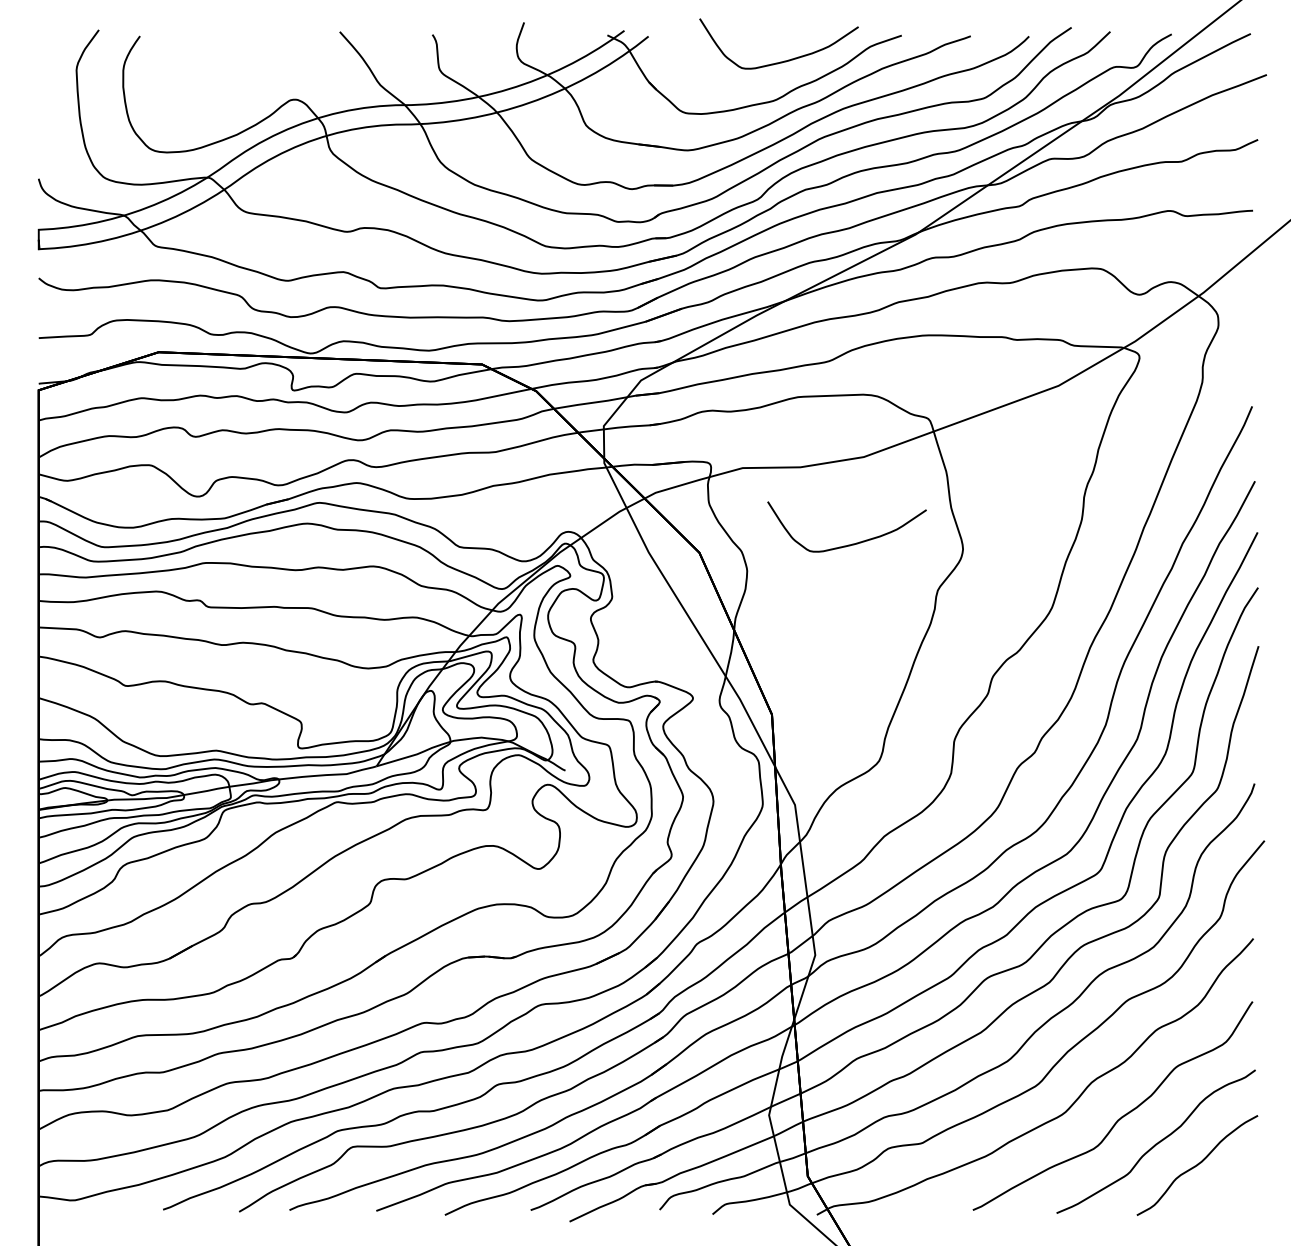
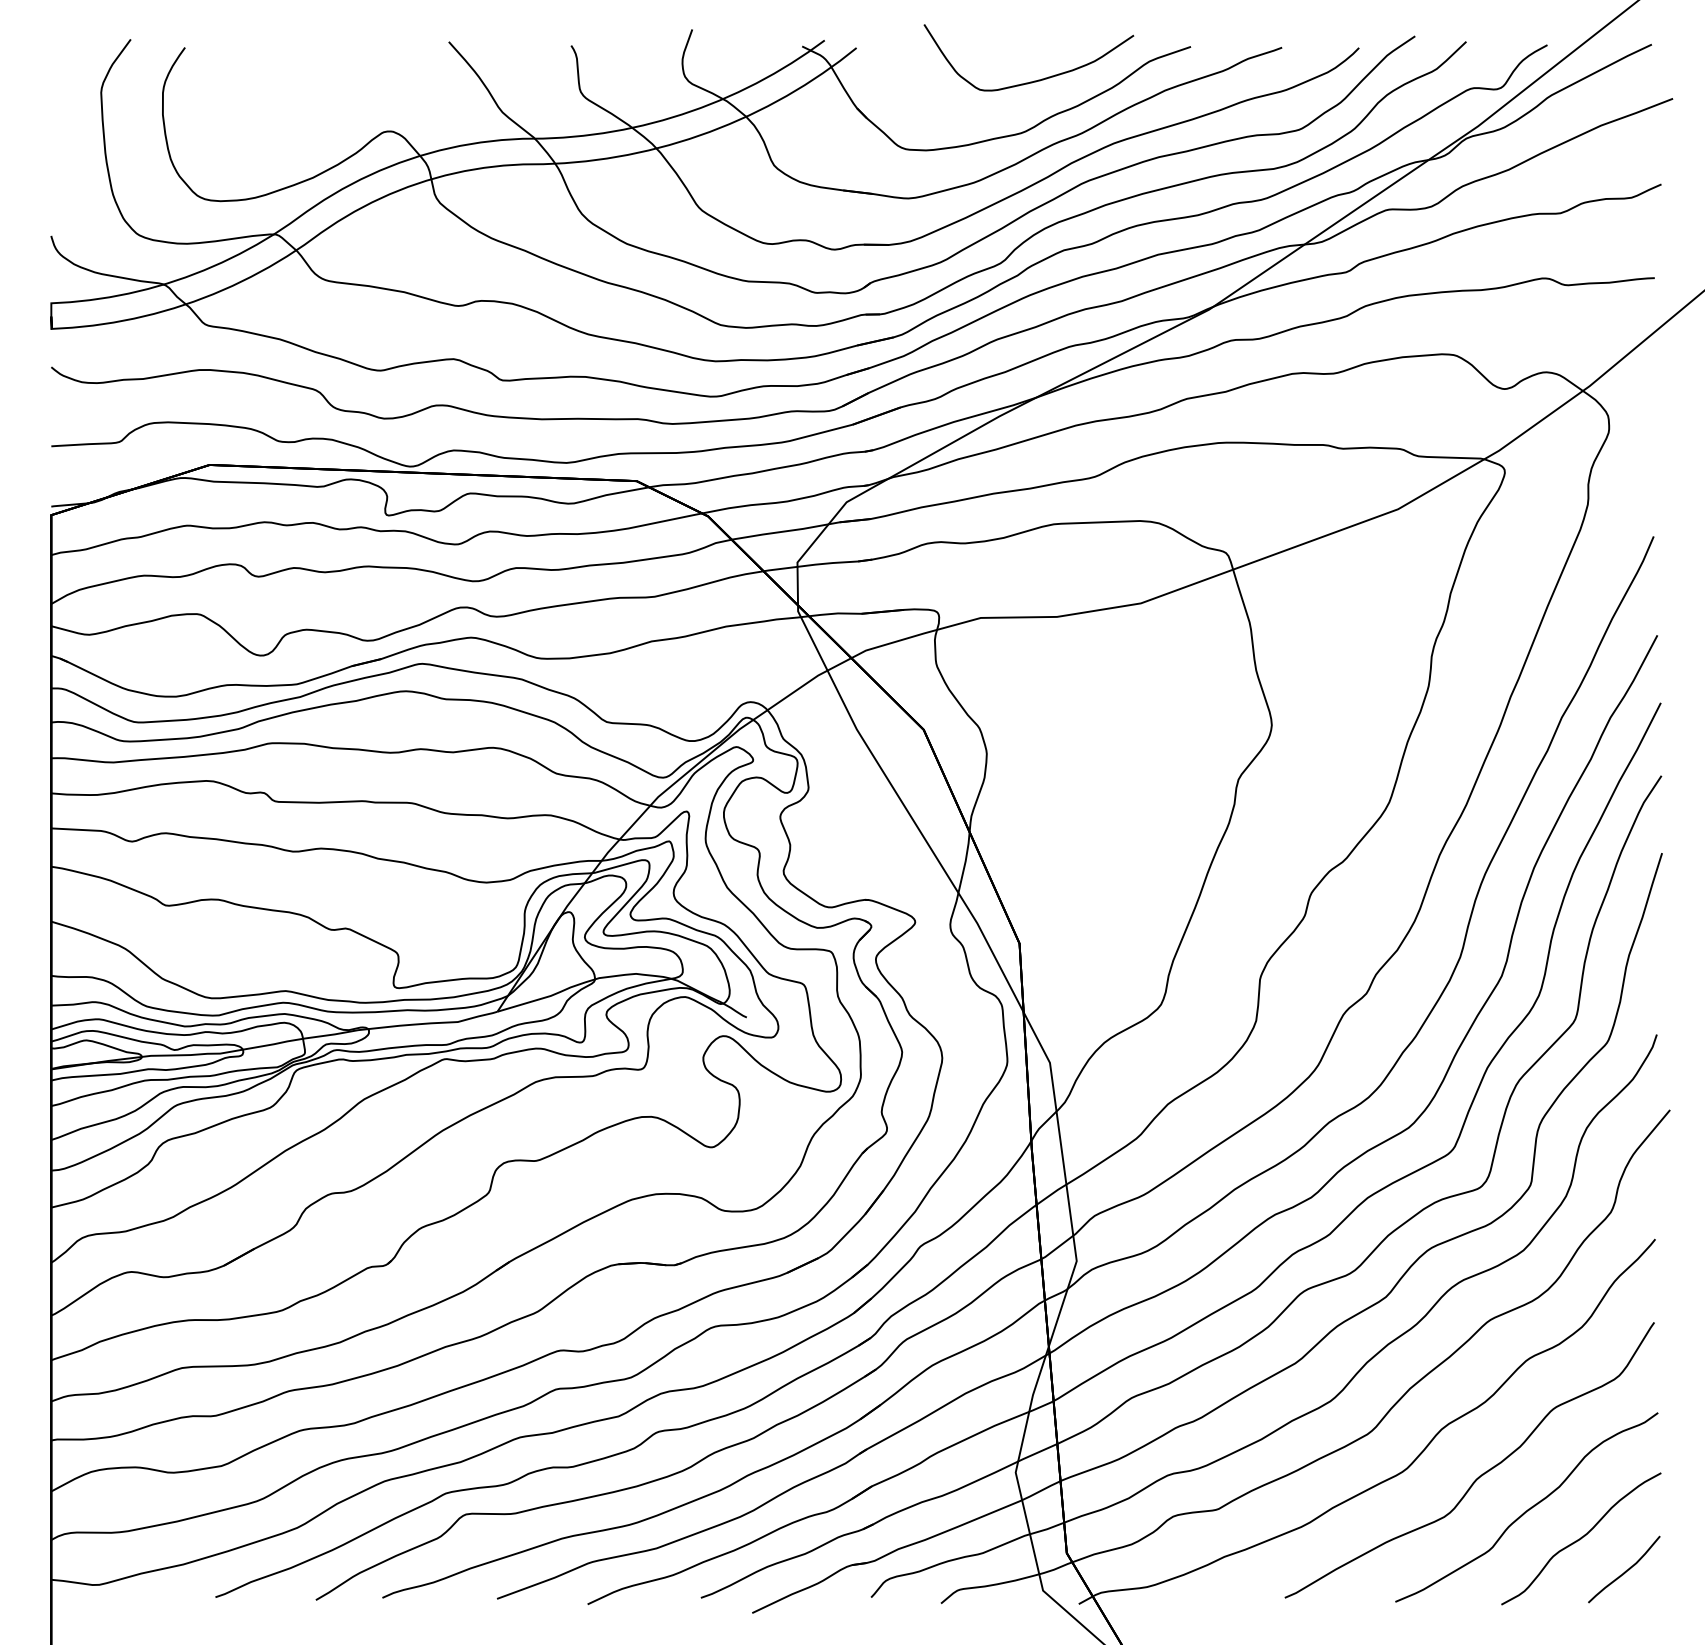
curve: (852, 543) -> (1125, 717), removed
curve: (1230, 1189) -> (1624, 1570), added

